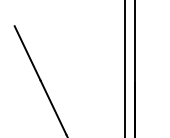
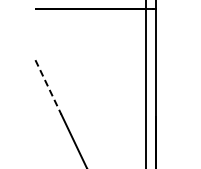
line: (27, 53) -> (48, 87), solid -> dashed

